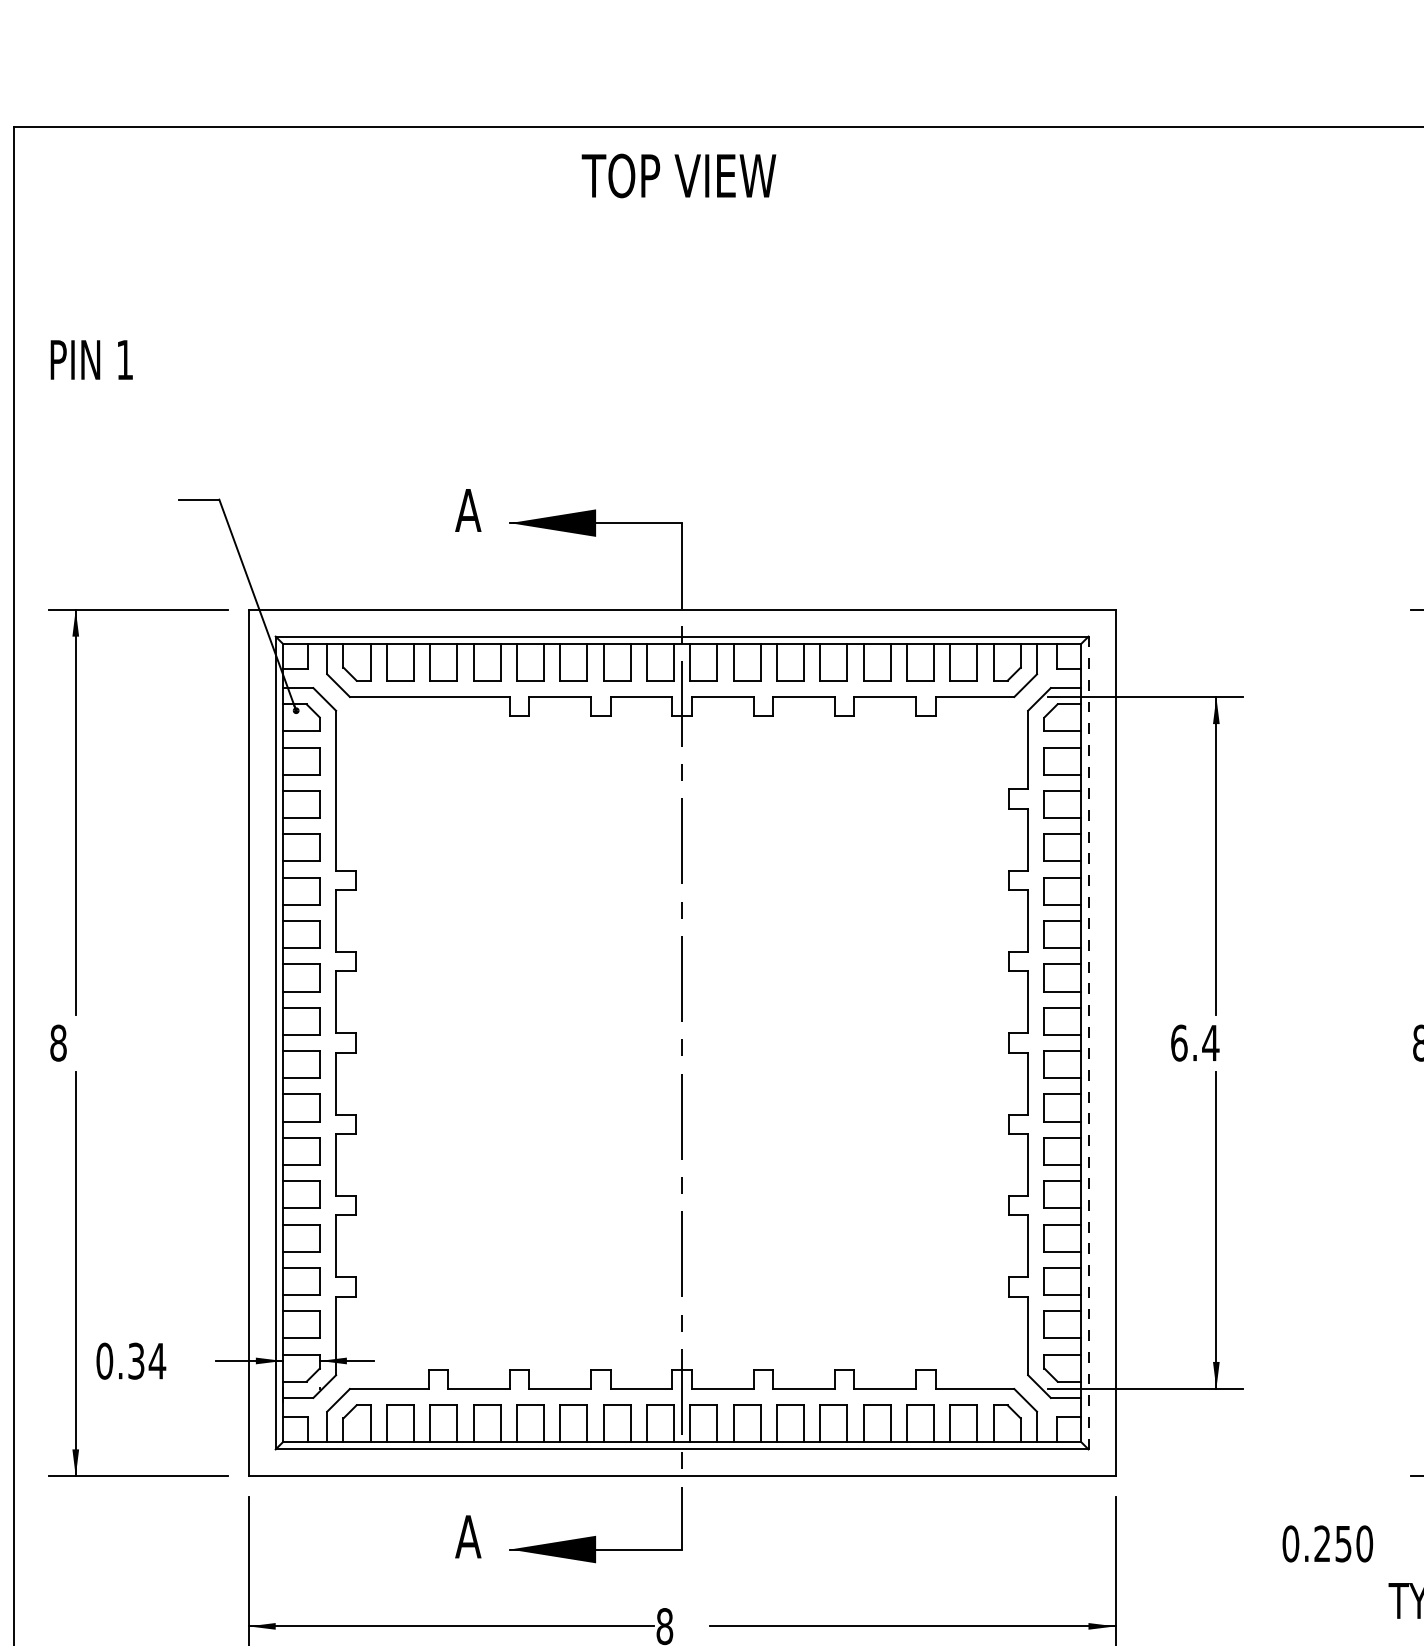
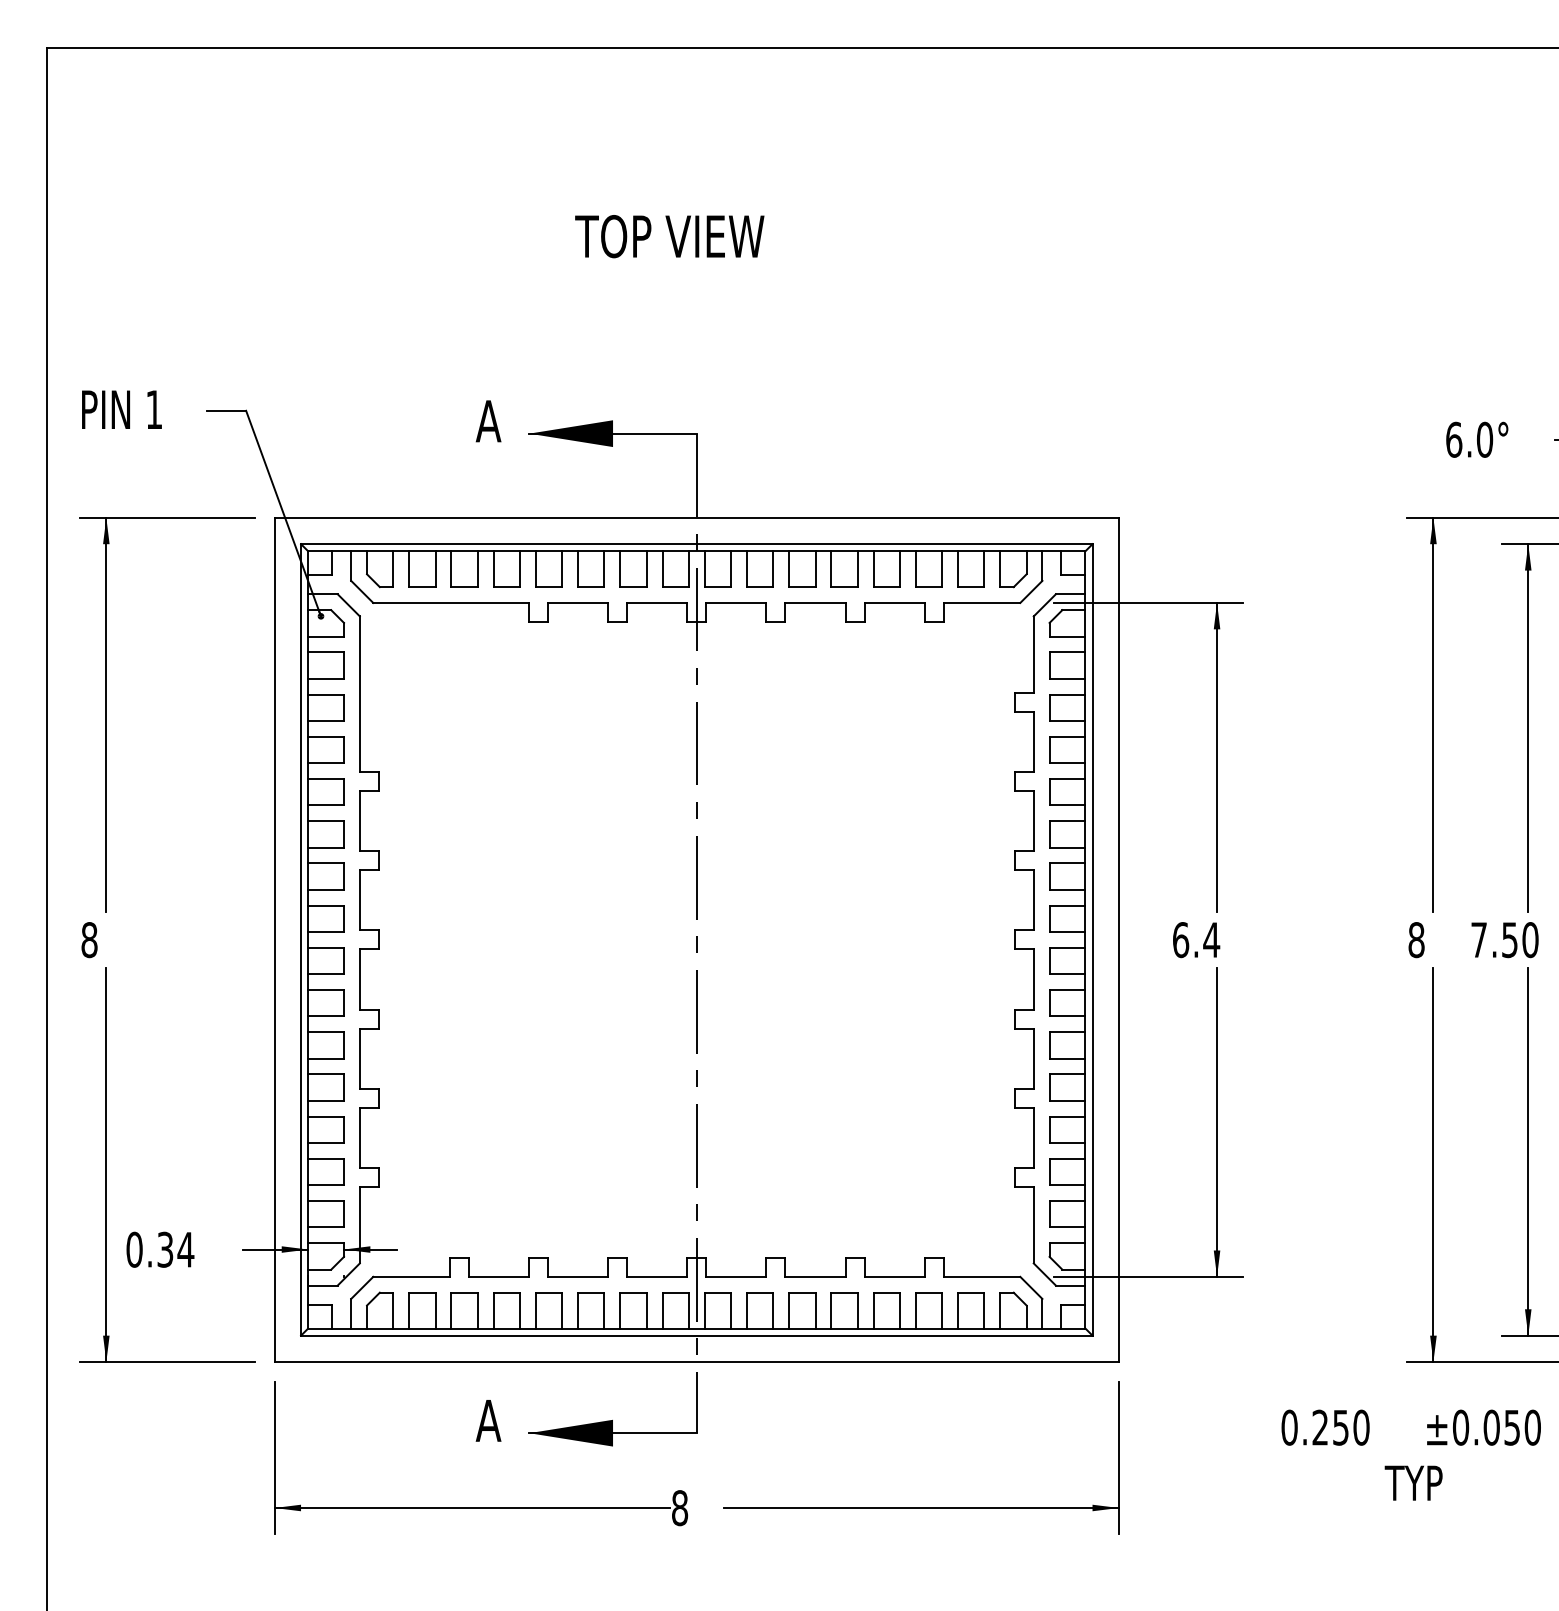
text: (678, 175) -> (669, 236), moved
text: (91, 359) -> (121, 409), moved
line: (1088, 1042) -> (1092, 939), dashed -> solid

